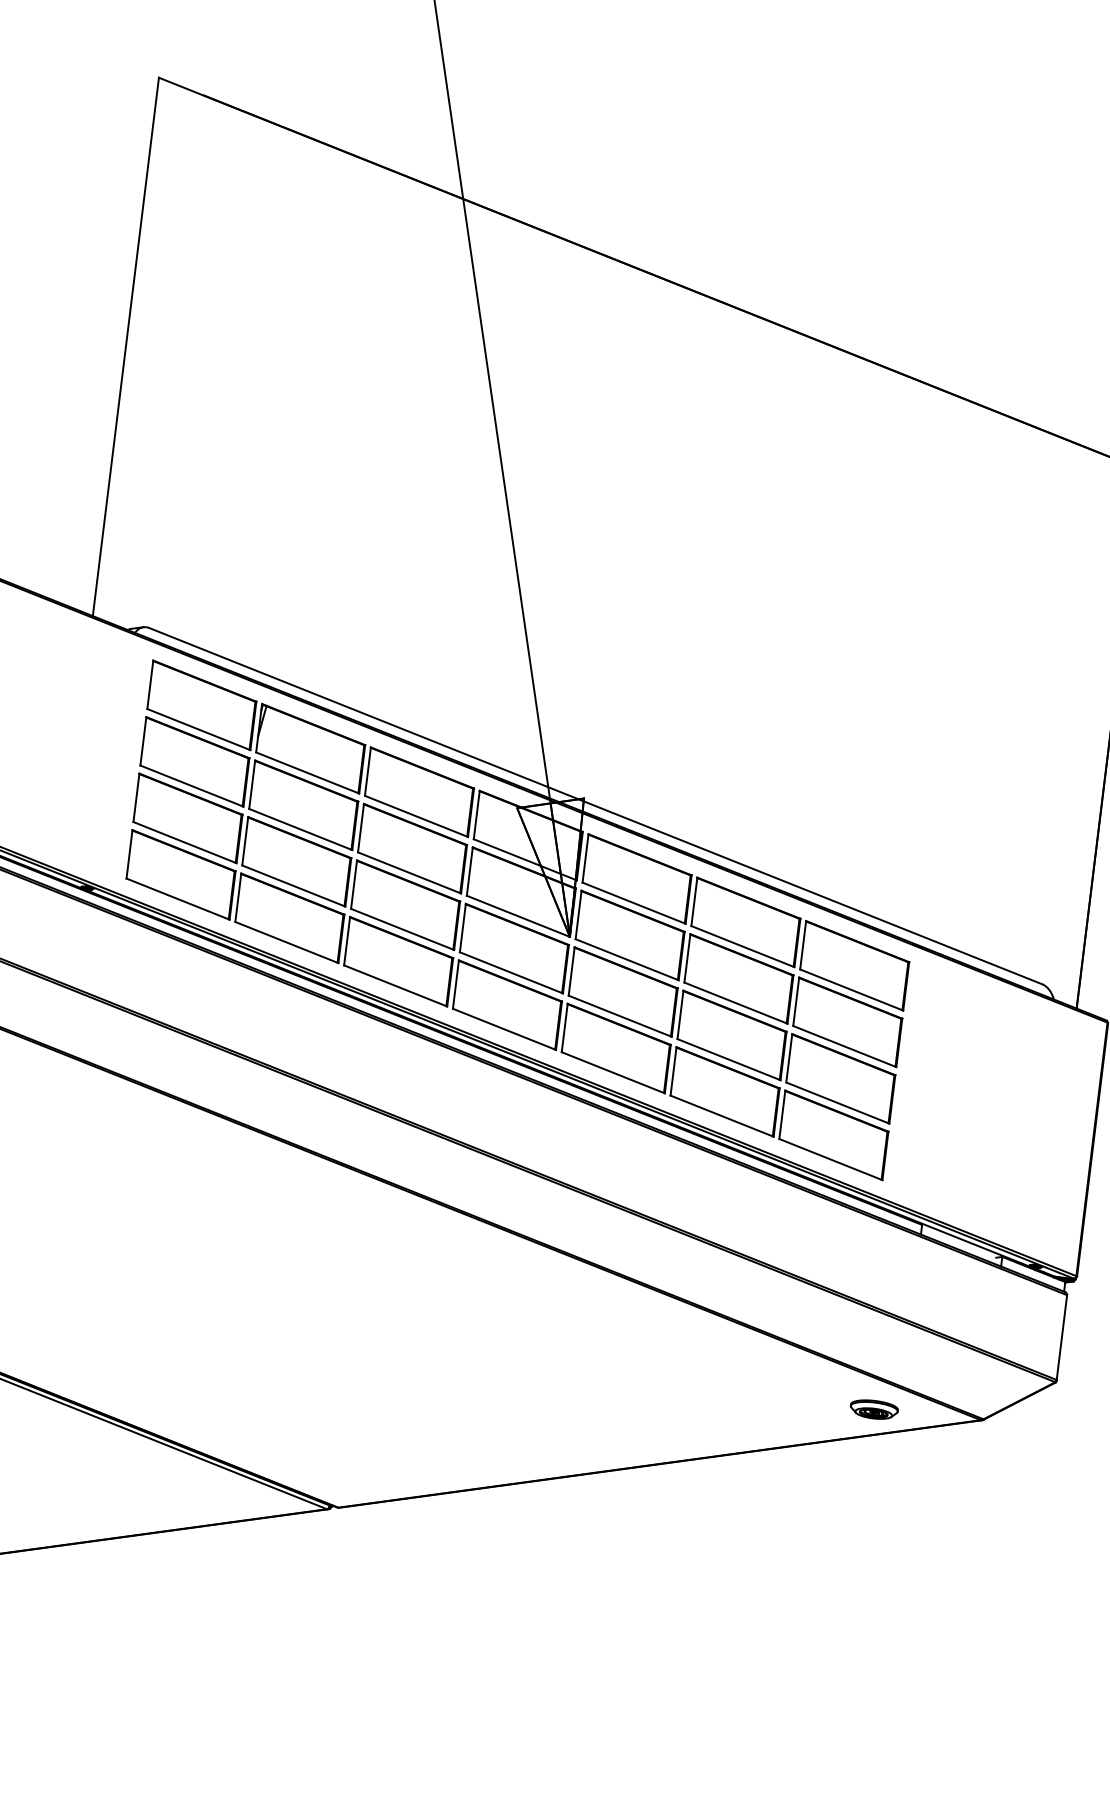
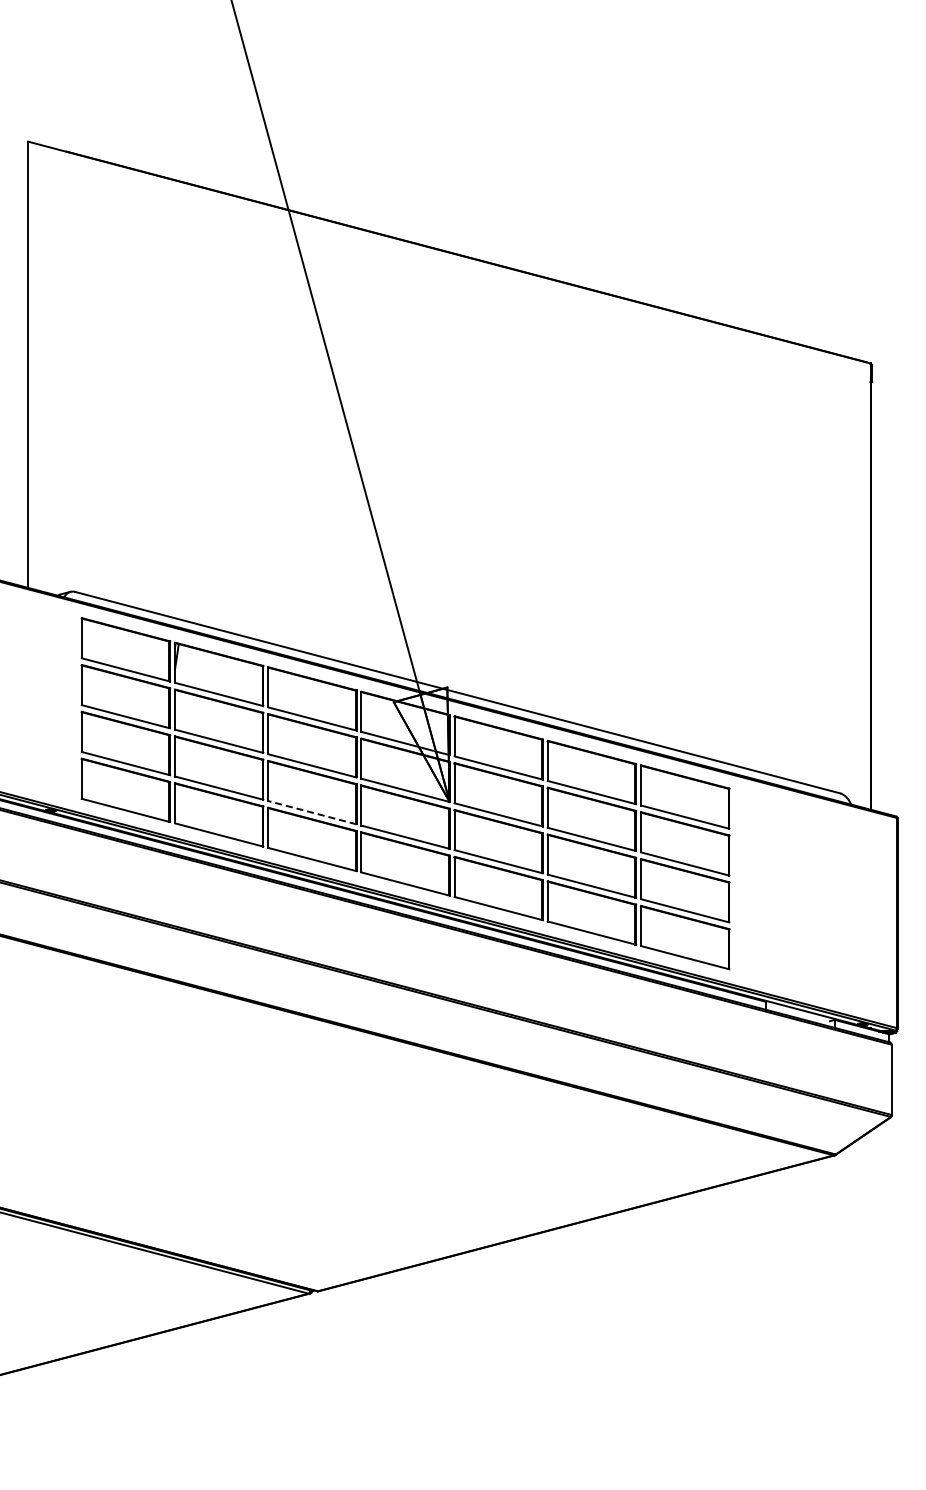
line: (402, 929) -> (312, 812), solid -> dashed
part: (874, 1409) -> (745, 1157), removed

